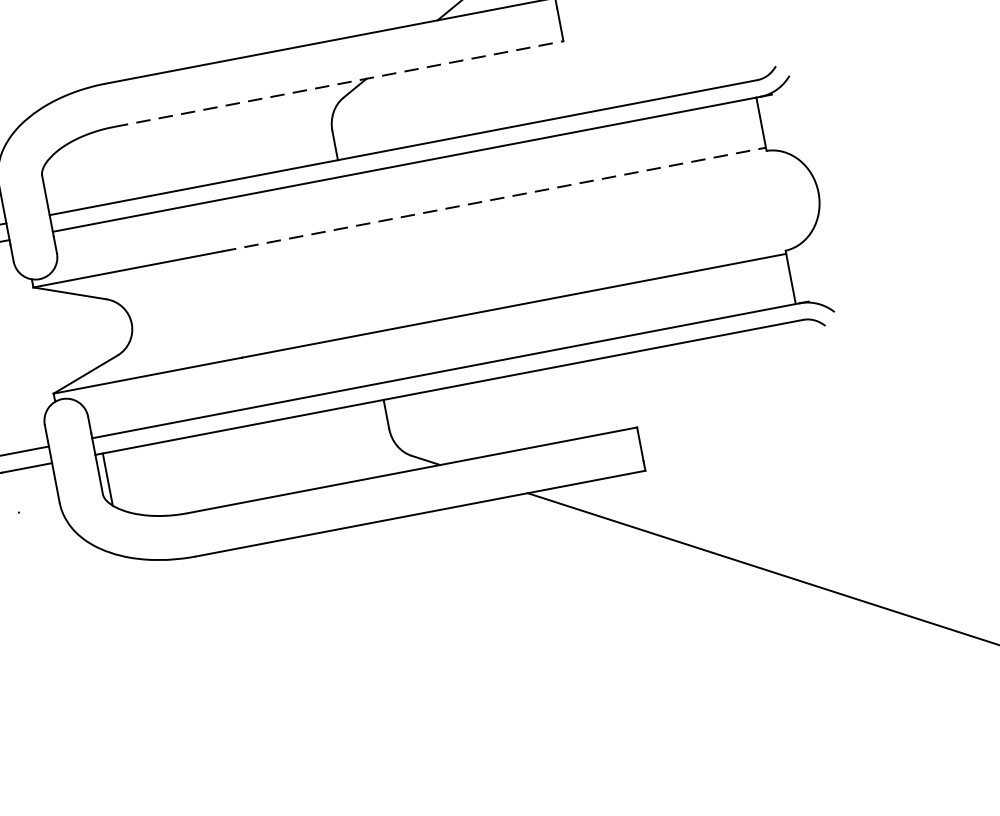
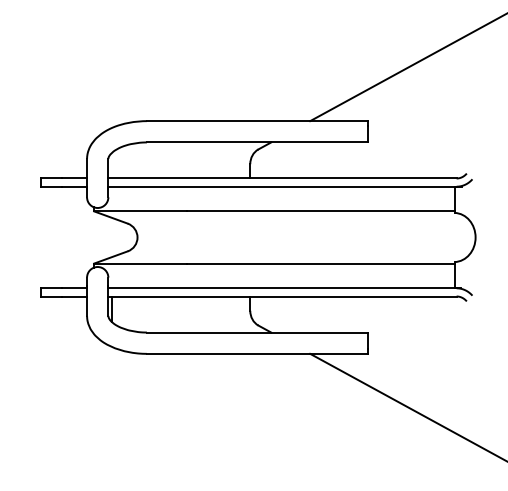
line: (338, 84) -> (257, 142), dashed -> solid
line: (493, 200) -> (320, 211), dashed -> solid

